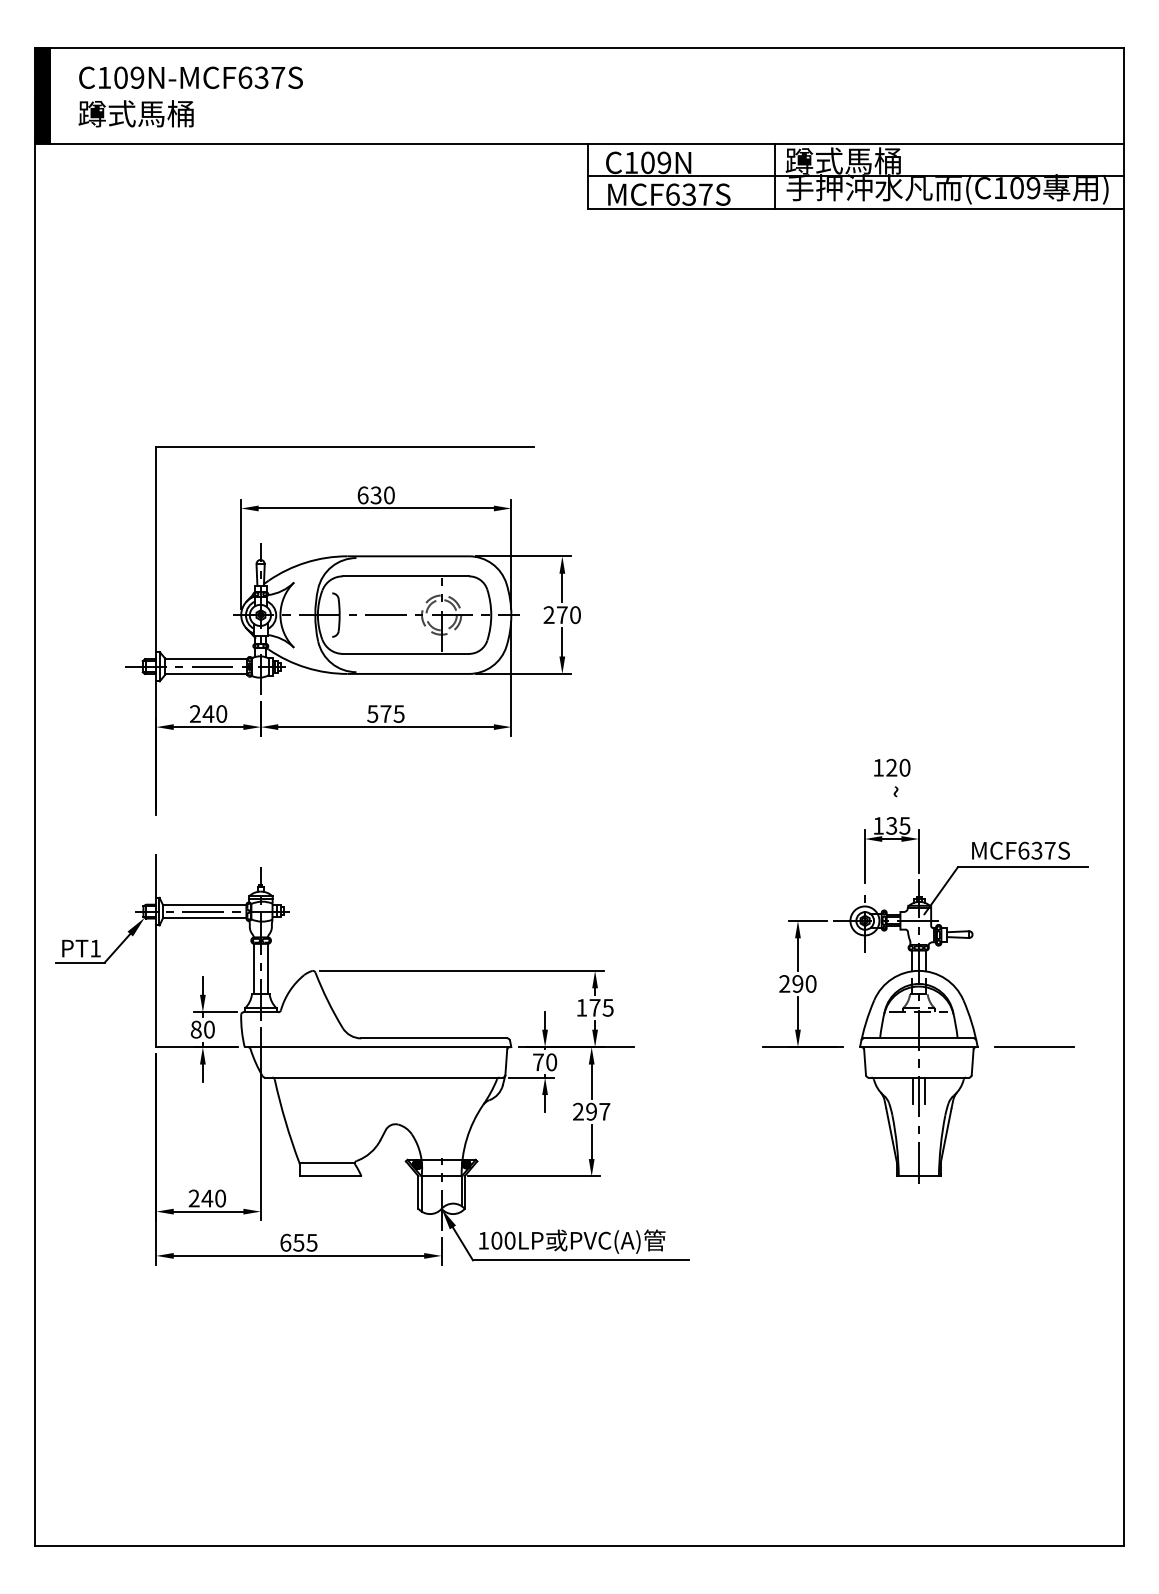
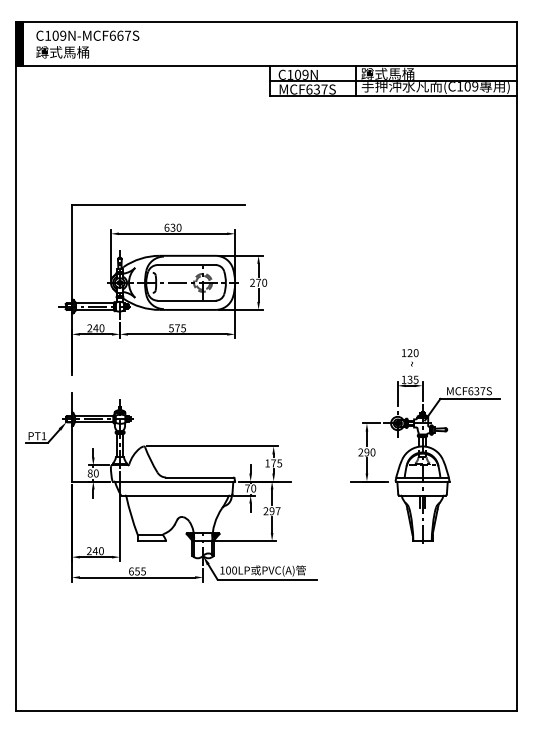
text: (261, 77) -> (120, 35), C109N-MCF637S -> C109N-MCF667S
line: (1034, 1047) -> (475, 481), removed

